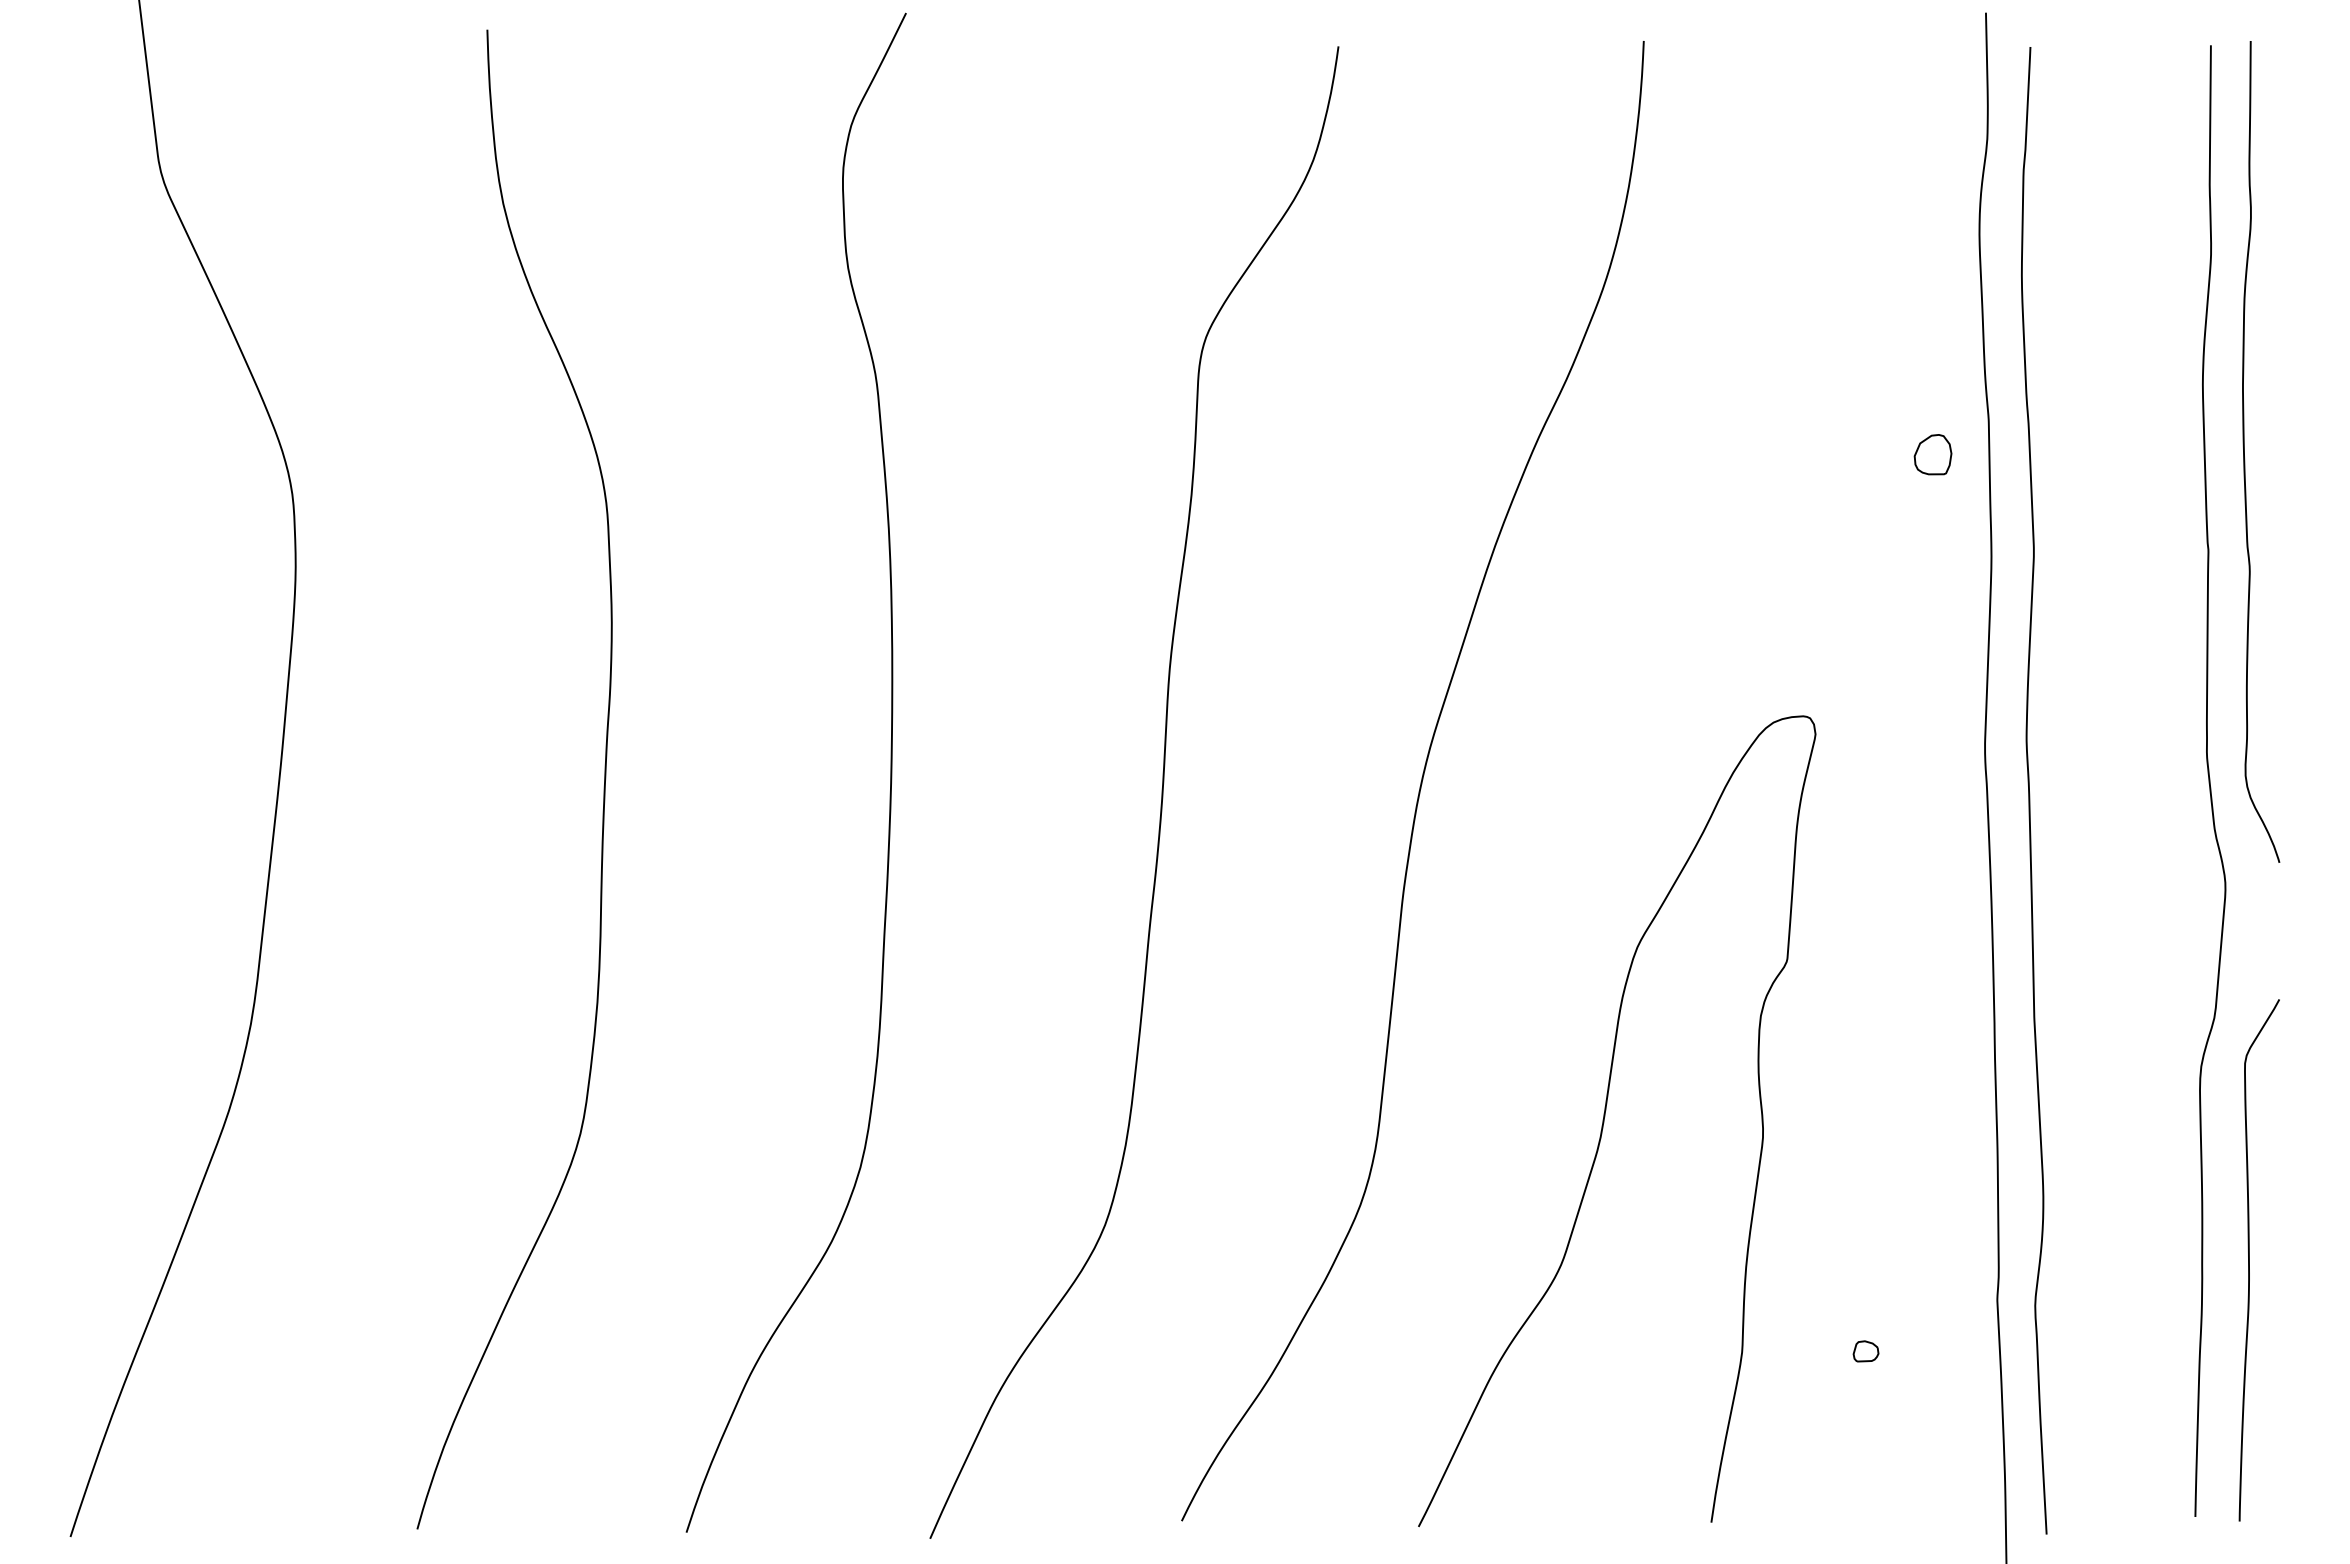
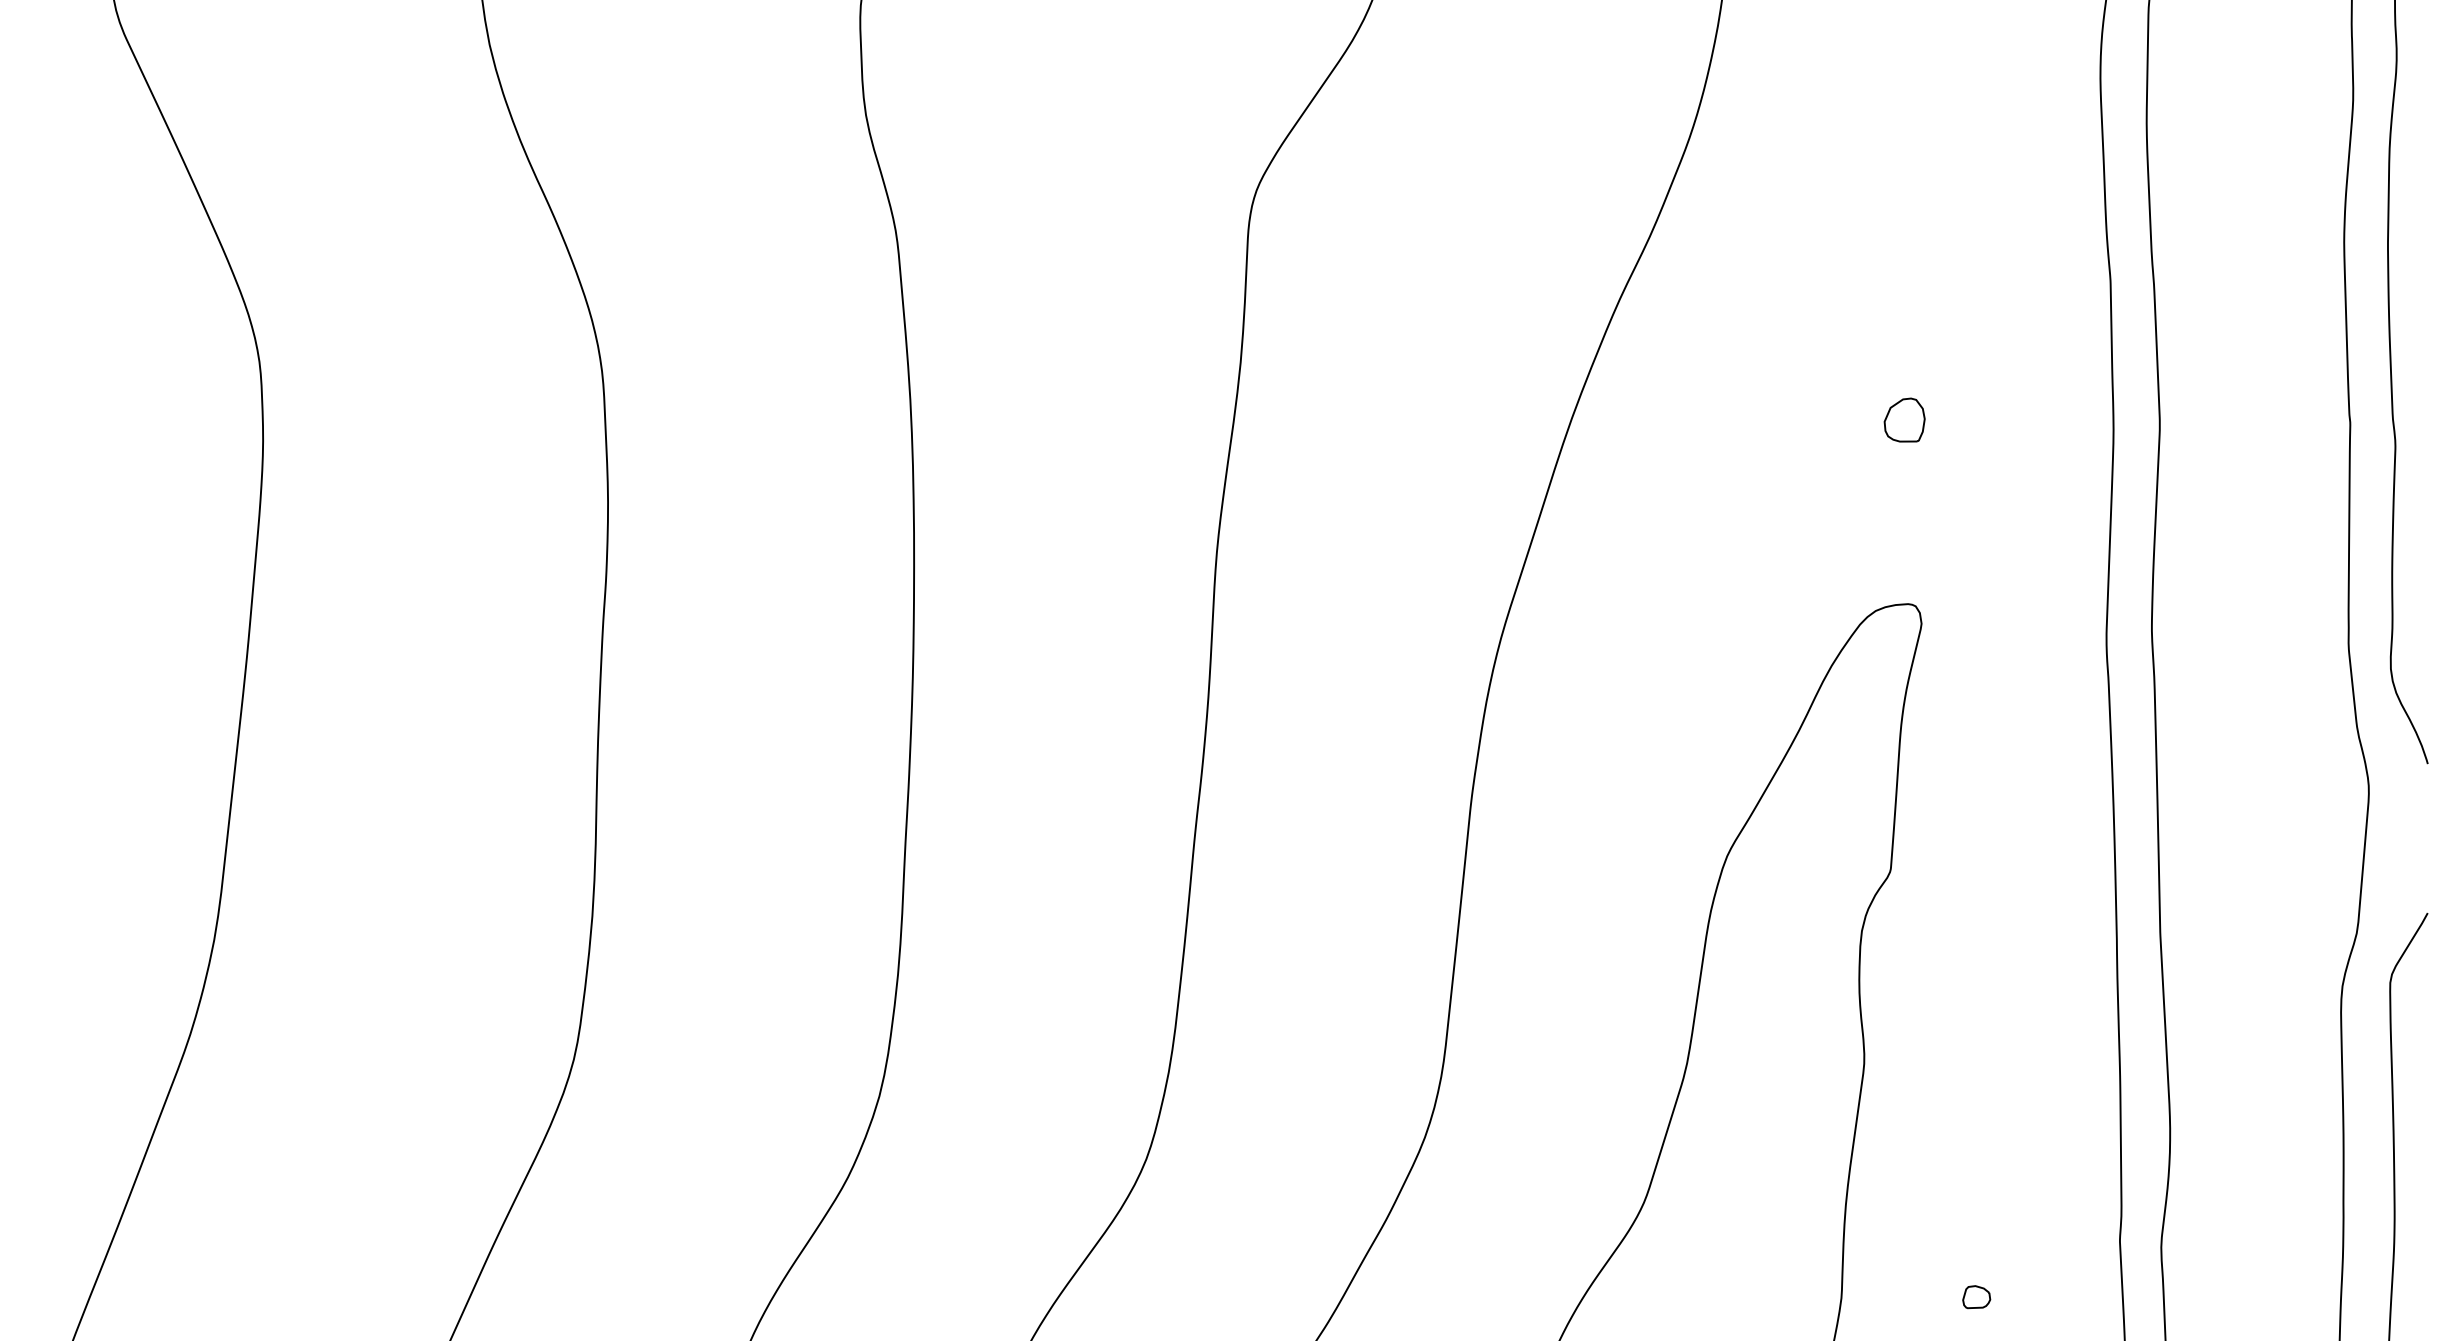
part: (1932, 454) -> (1904, 419), moved

